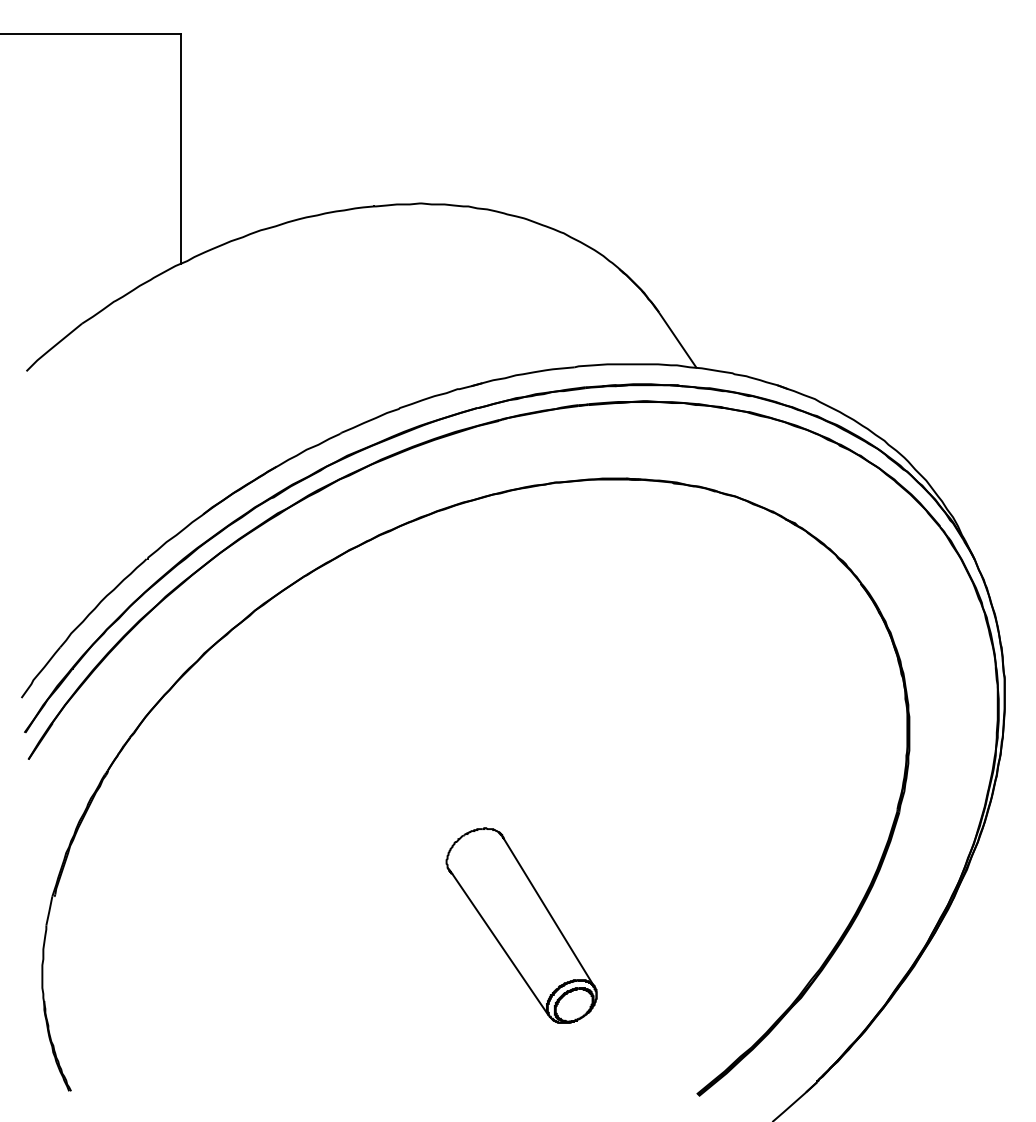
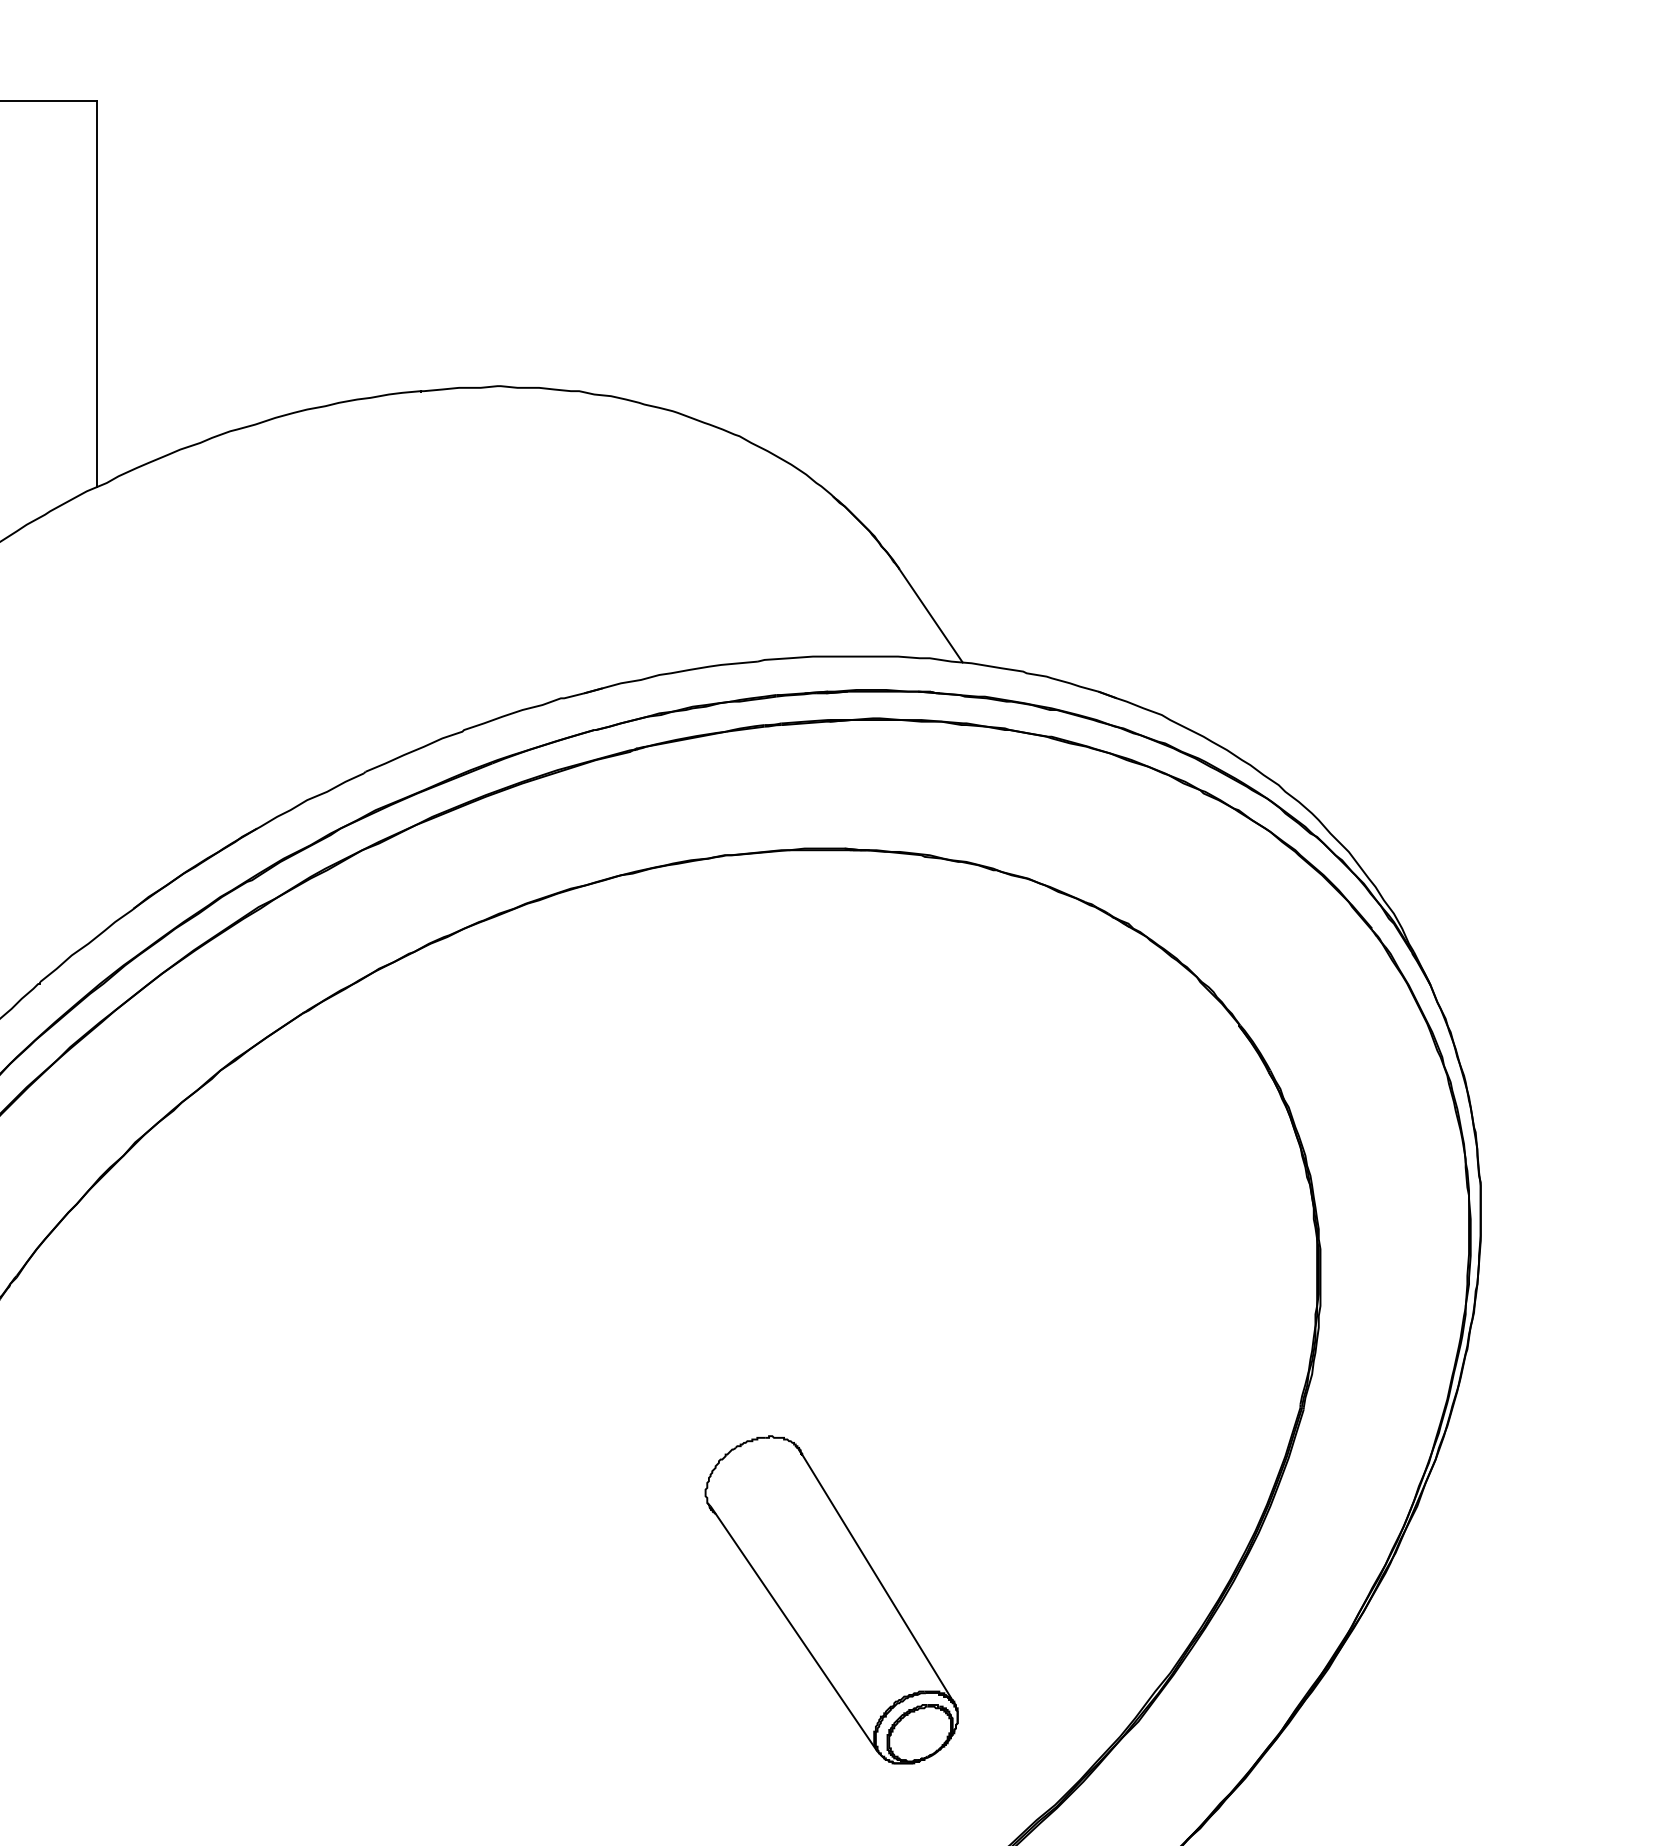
part: (521, 925) -> (831, 1599), moved

